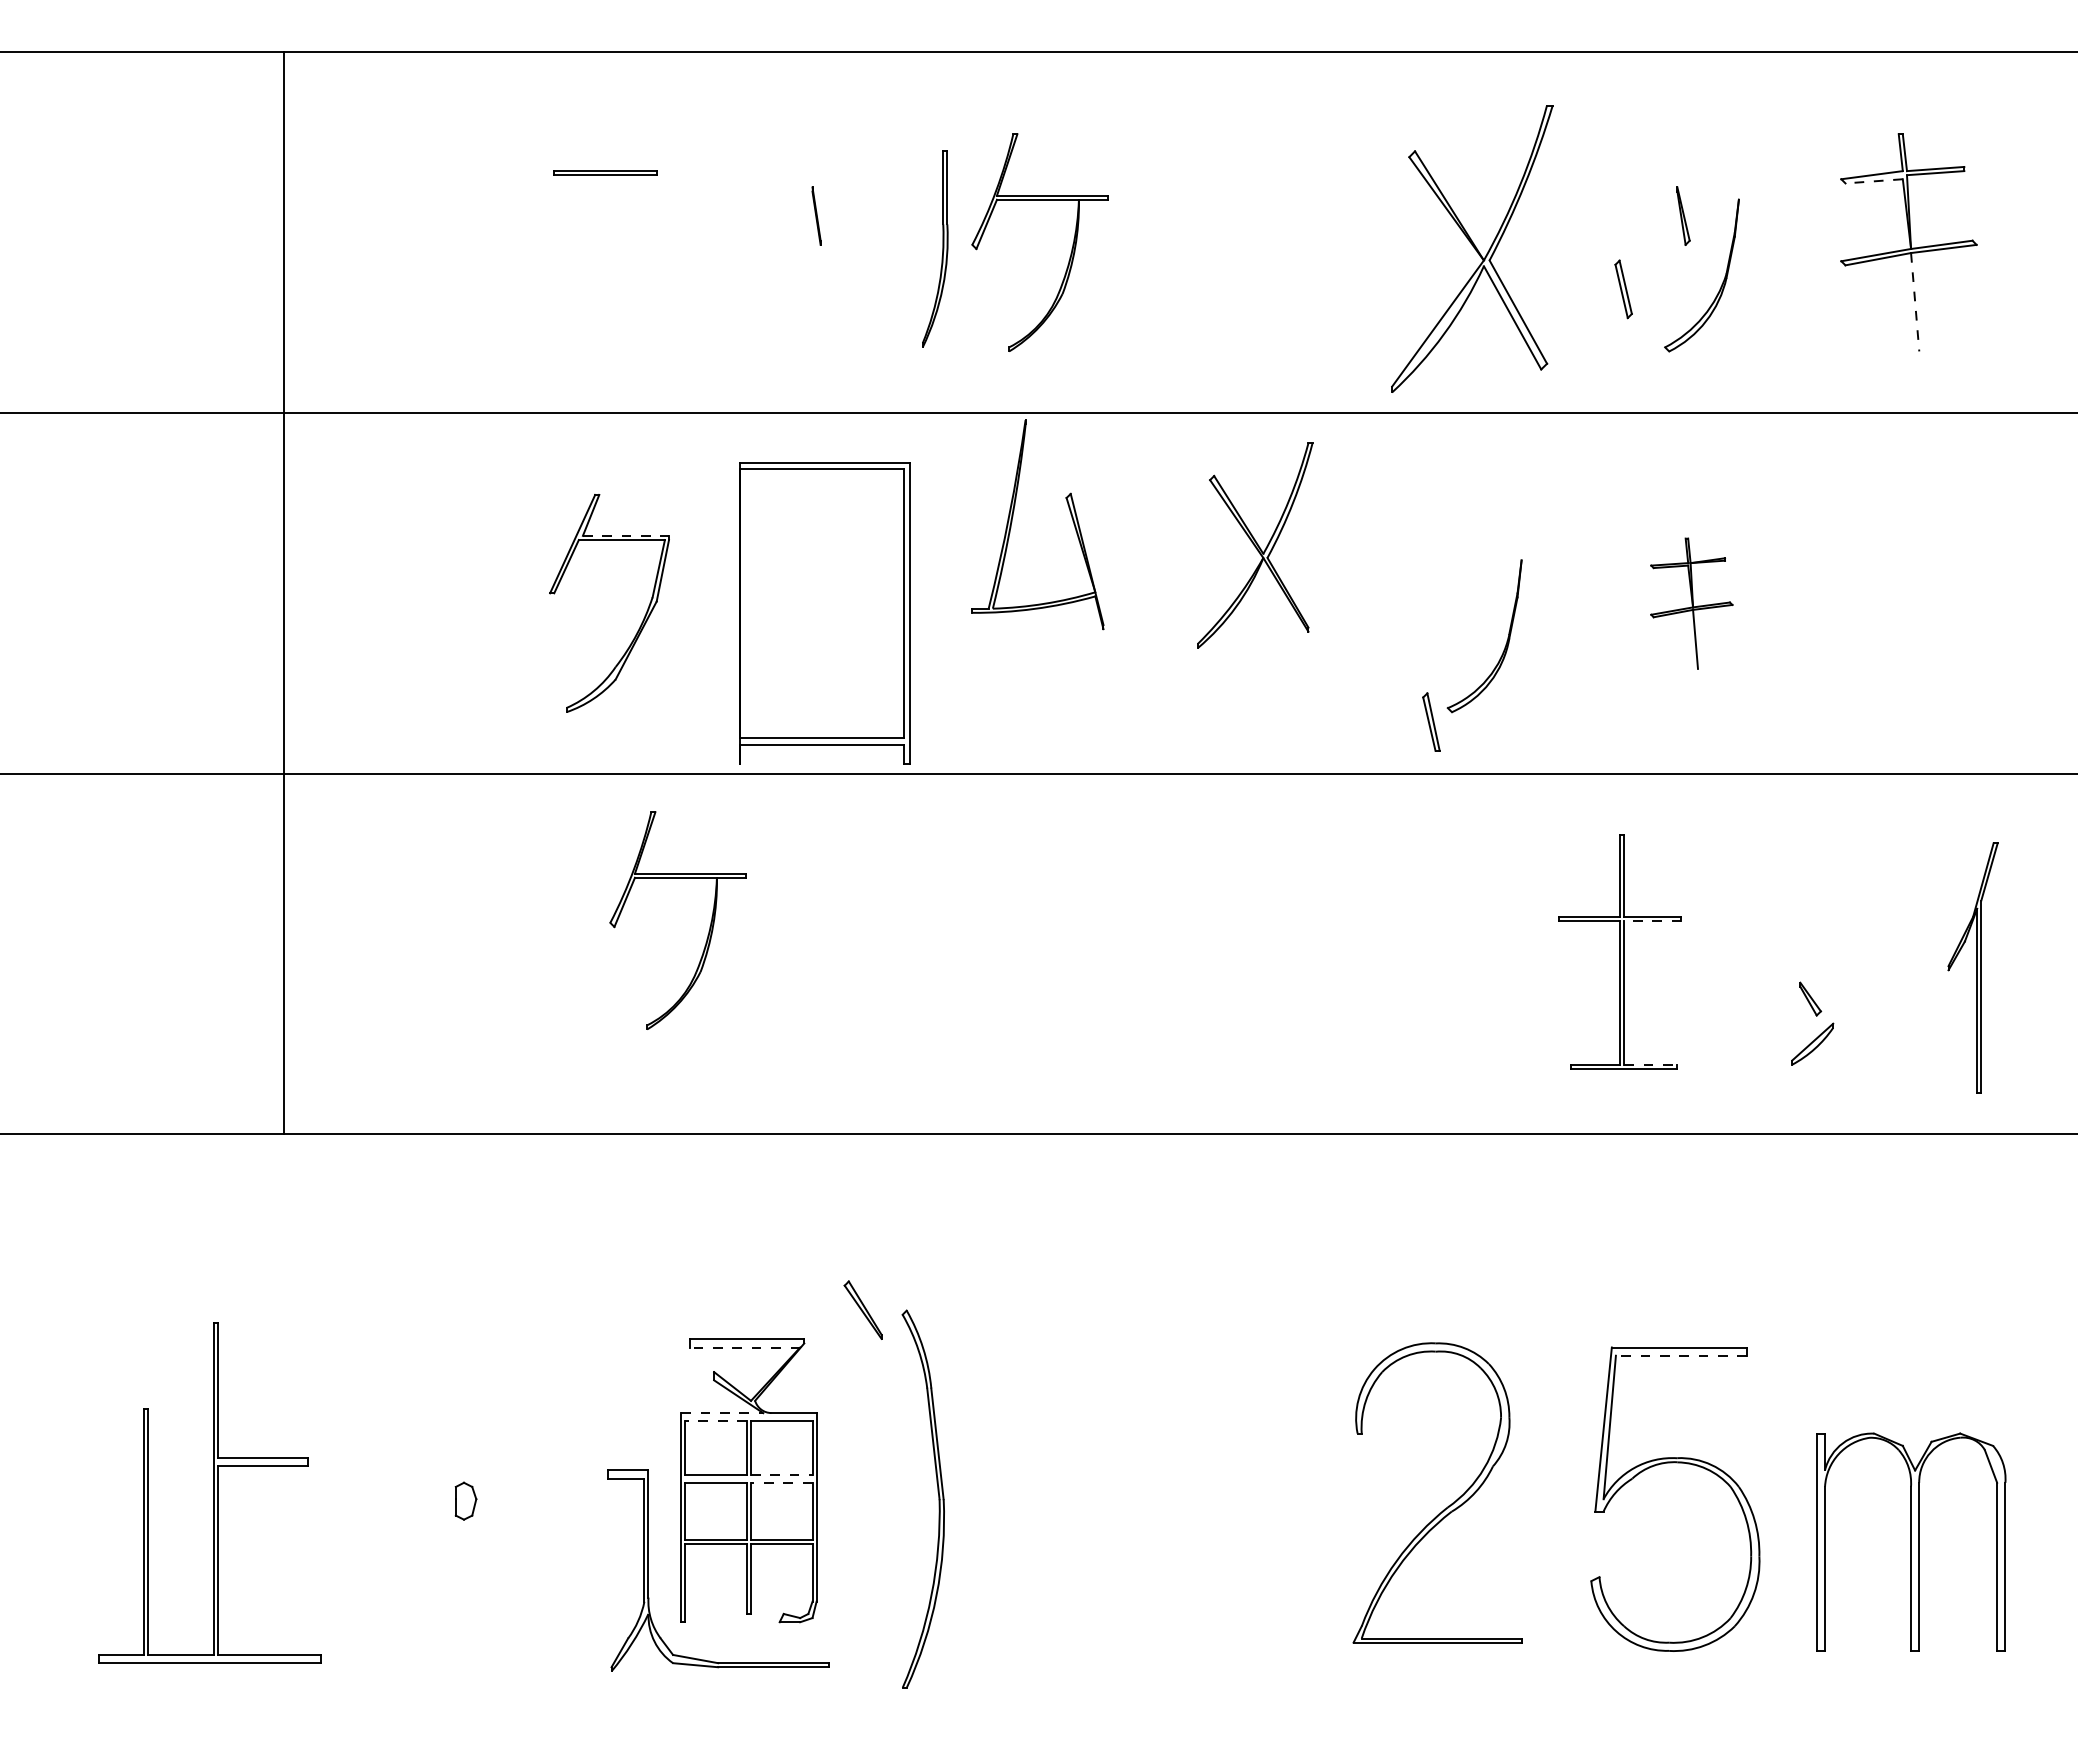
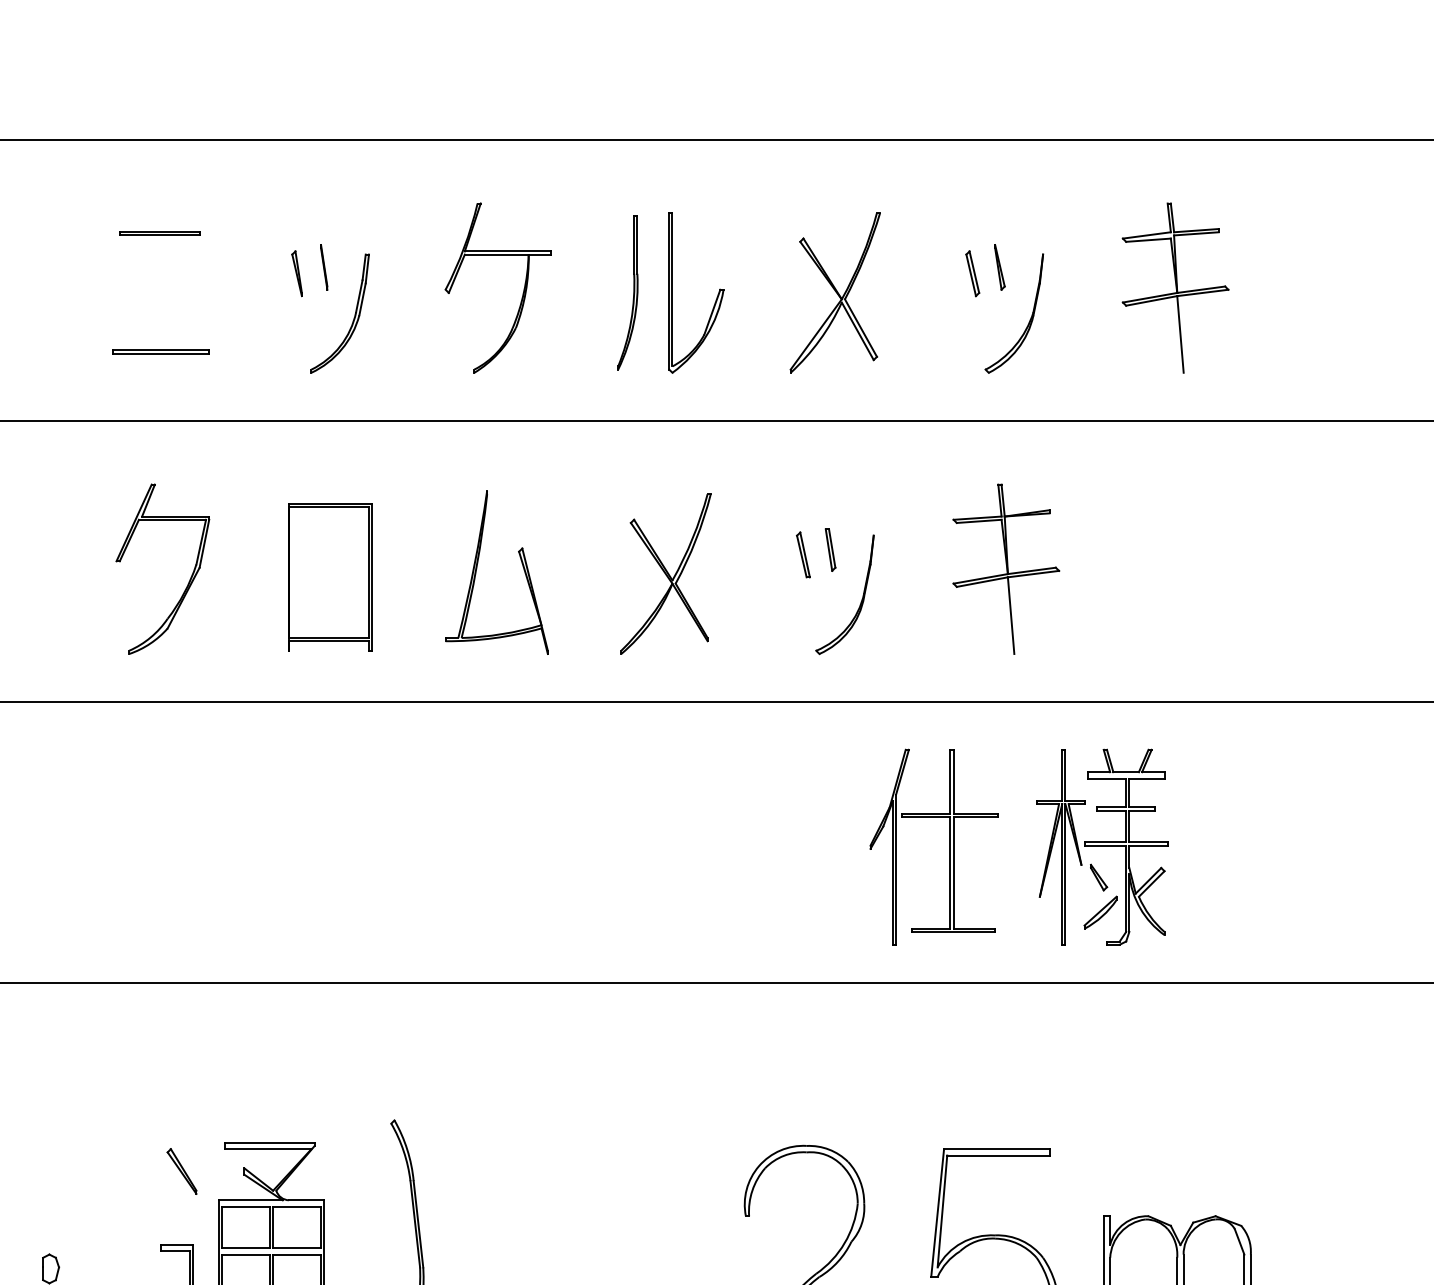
line: (1874, 181) -> (1148, 240), dashed -> solid
part: (781, 223) -> (296, 273), added
part: (942, 248) -> (633, 292), moved
part: (1472, 248) -> (835, 292), size x0.71
part: (1319, 256) -> (716, 298), added
part: (855, 277) -> (354, 315), added
part: (1623, 289) -> (972, 273), moved
line: (1915, 302) -> (1180, 334), dashed -> solid
part: (607, 324) -> (161, 351), added
part: (1012, 522) -> (476, 570), moved
line: (626, 535) -> (176, 516), dashed -> solid
part: (1255, 545) -> (666, 573), moved
part: (1466, 578) -> (830, 549), added
part: (1691, 603) -> (1006, 569), size x1.67
part: (824, 613) -> (330, 577), size x0.62
part: (1431, 721) -> (803, 554), moved
line: (1652, 921) -> (975, 817), dashed -> solid
part: (709, 926) -> (240, 821), removed
part: (1814, 960) -> (1102, 847), added
part: (1972, 967) -> (889, 846), moved
line: (1650, 1064) -> (974, 928), dashed -> solid
part: (862, 1309) -> (181, 1170), moved
line: (744, 1347) -> (268, 1149), dashed -> solid
line: (1681, 1355) -> (998, 1155), dashed -> solid
line: (722, 1413) -> (250, 1200), dashed -> solid
line: (716, 1421) -> (246, 1206), dashed -> solid
line: (781, 1474) -> (296, 1248), dashed -> solid
line: (781, 1482) -> (296, 1254), dashed -> solid

